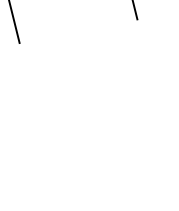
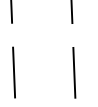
line: (161, 115) -> (74, 72), added
line: (44, 139) -> (14, 72), added

